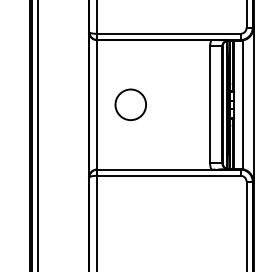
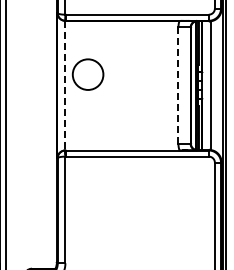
line: (96, 104) -> (64, 85), solid -> dashed
circle: (130, 104) -> (87, 74), moved
line: (210, 105) -> (178, 86), solid -> dashed

